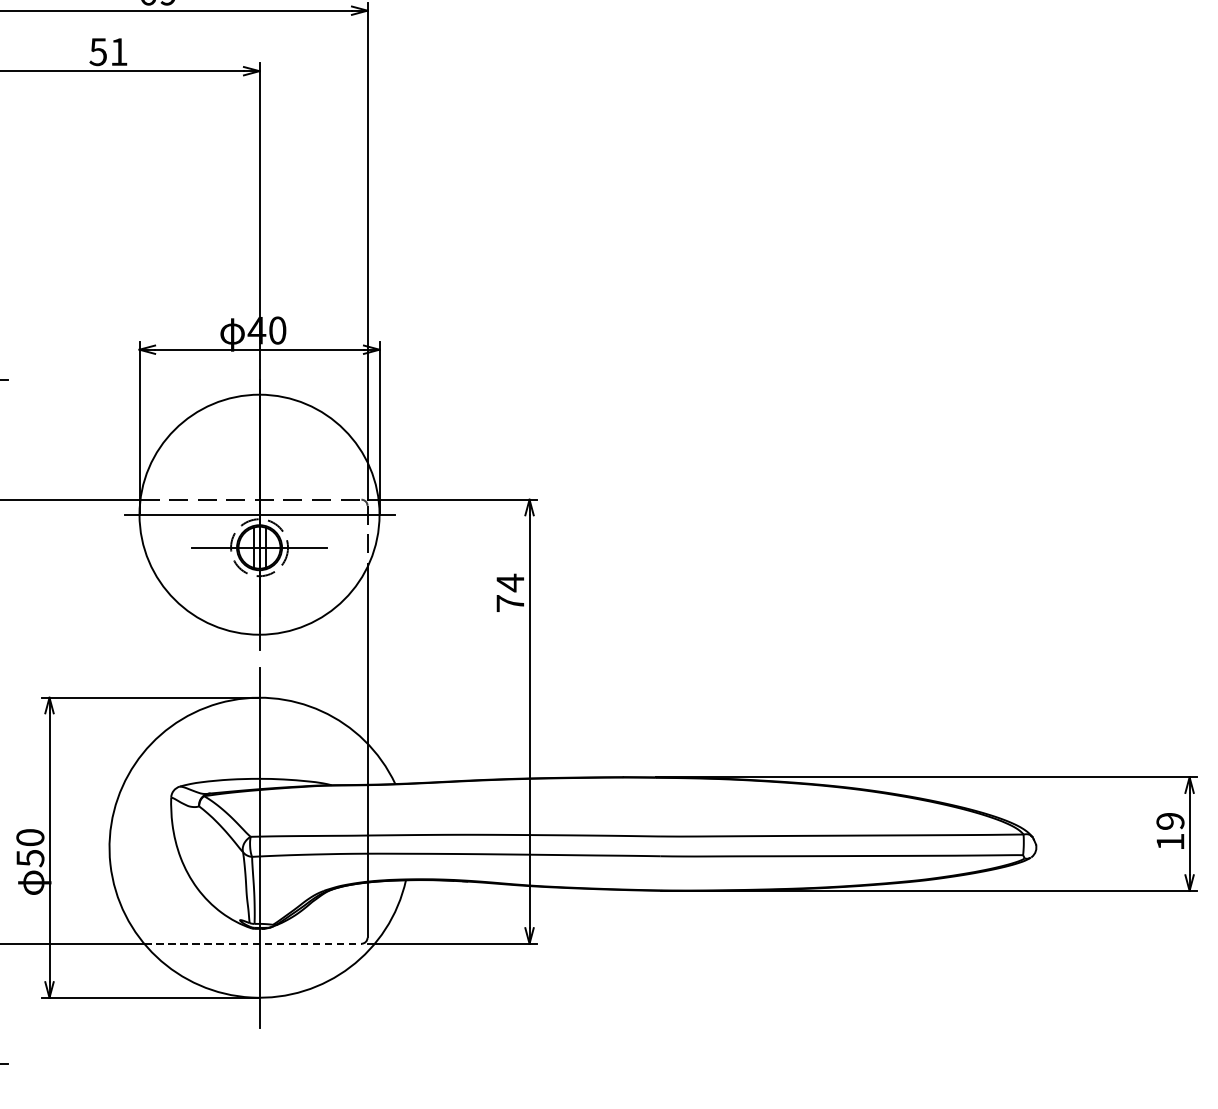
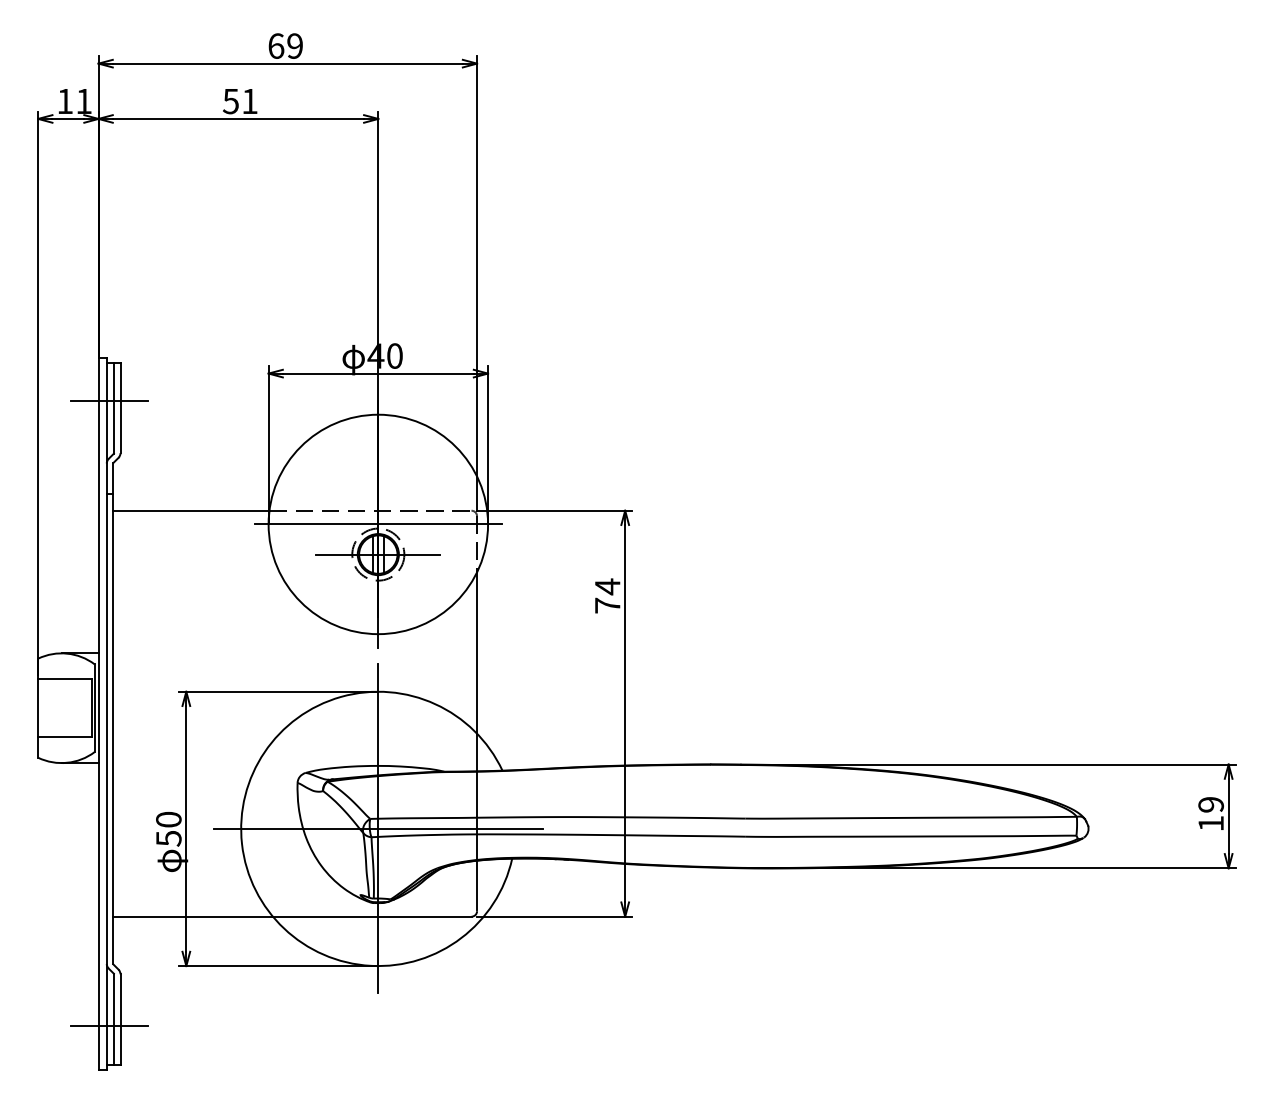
line: (258, 847) -> (377, 828), added
line: (253, 943) -> (372, 916), dashed -> solid

